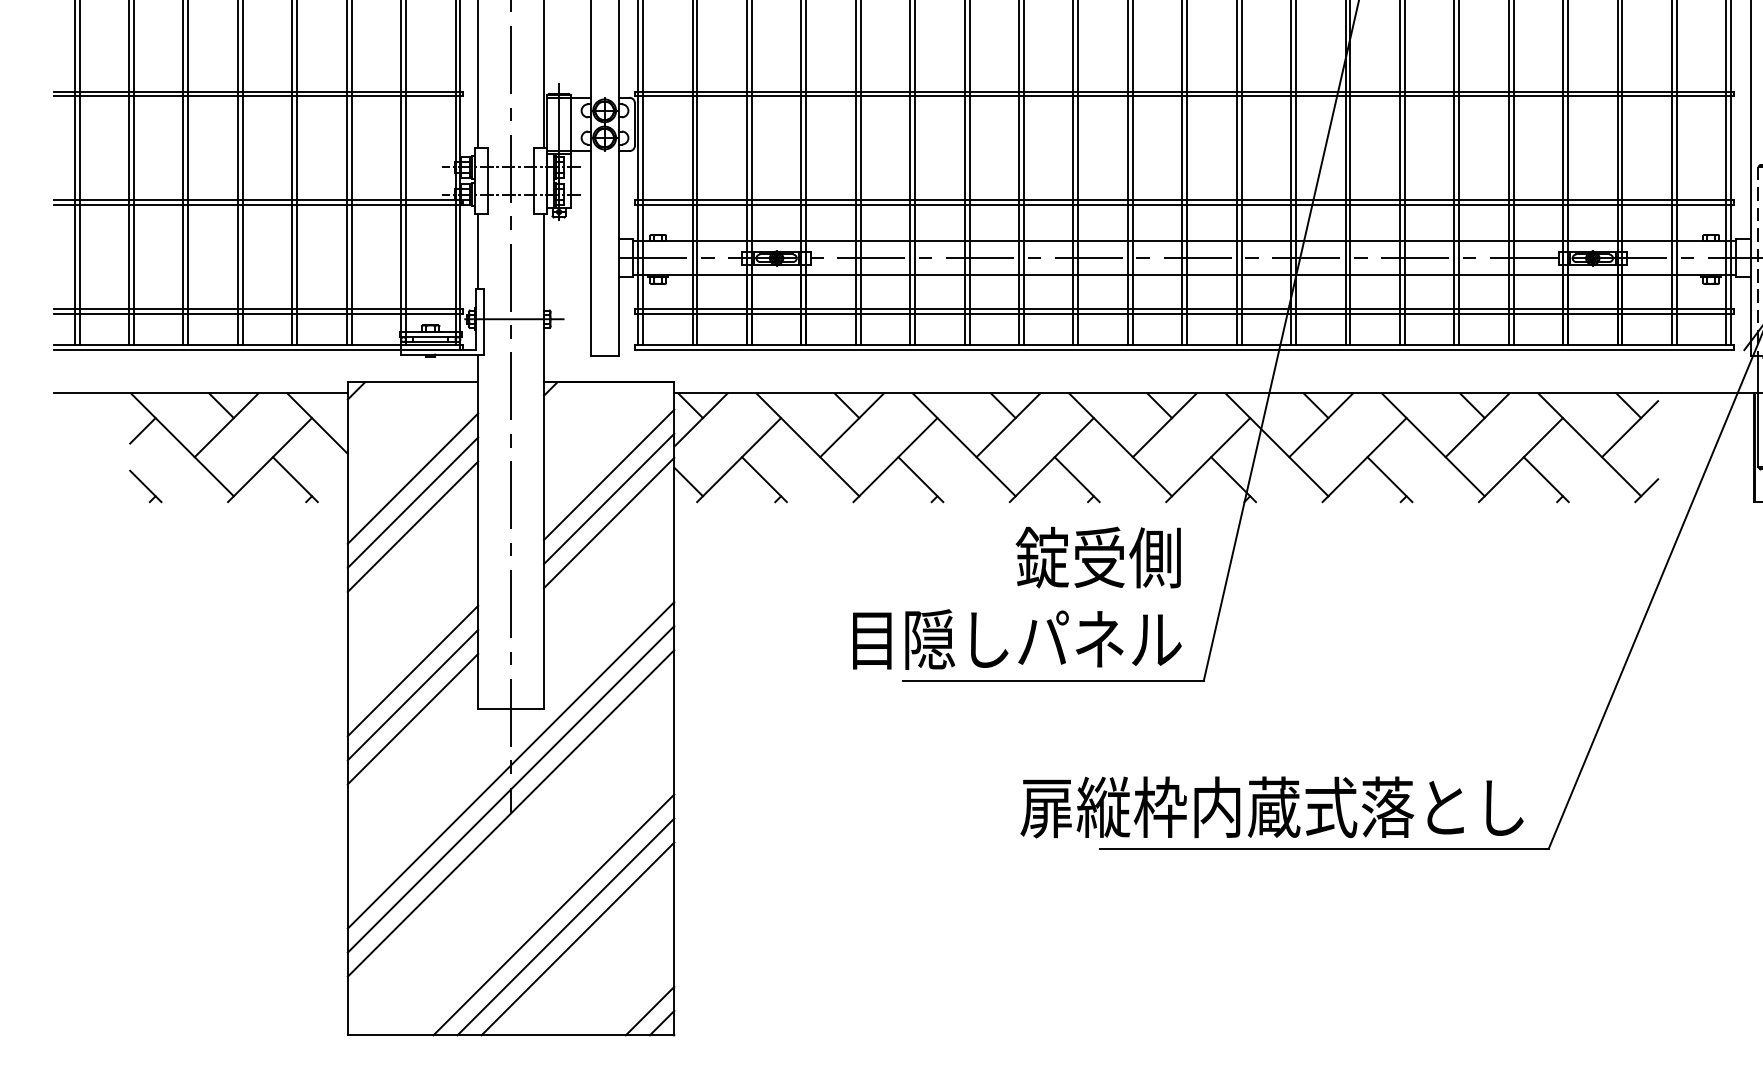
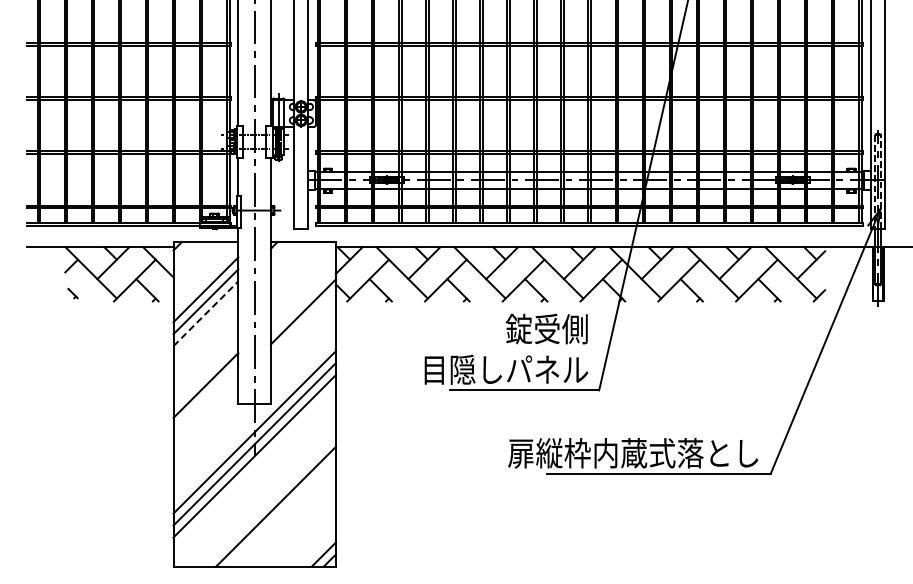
line: (609, 473) -> (303, 287), removed
part: (144, 486) -> (72, 293), size x0.6
line: (609, 498) -> (303, 299), removed
line: (412, 526) -> (205, 313), solid -> dashed
line: (412, 695) -> (205, 397), removed
line: (412, 719) -> (205, 409), removed
line: (564, 926) -> (281, 512), removed
line: (576, 938) -> (287, 518), removed

